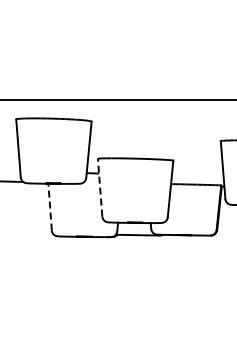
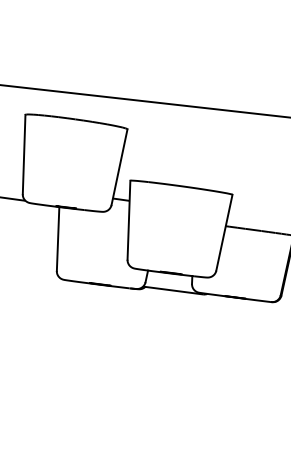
line: (100, 187) -> (129, 220), dashed -> solid
line: (50, 206) -> (58, 238), dashed -> solid

